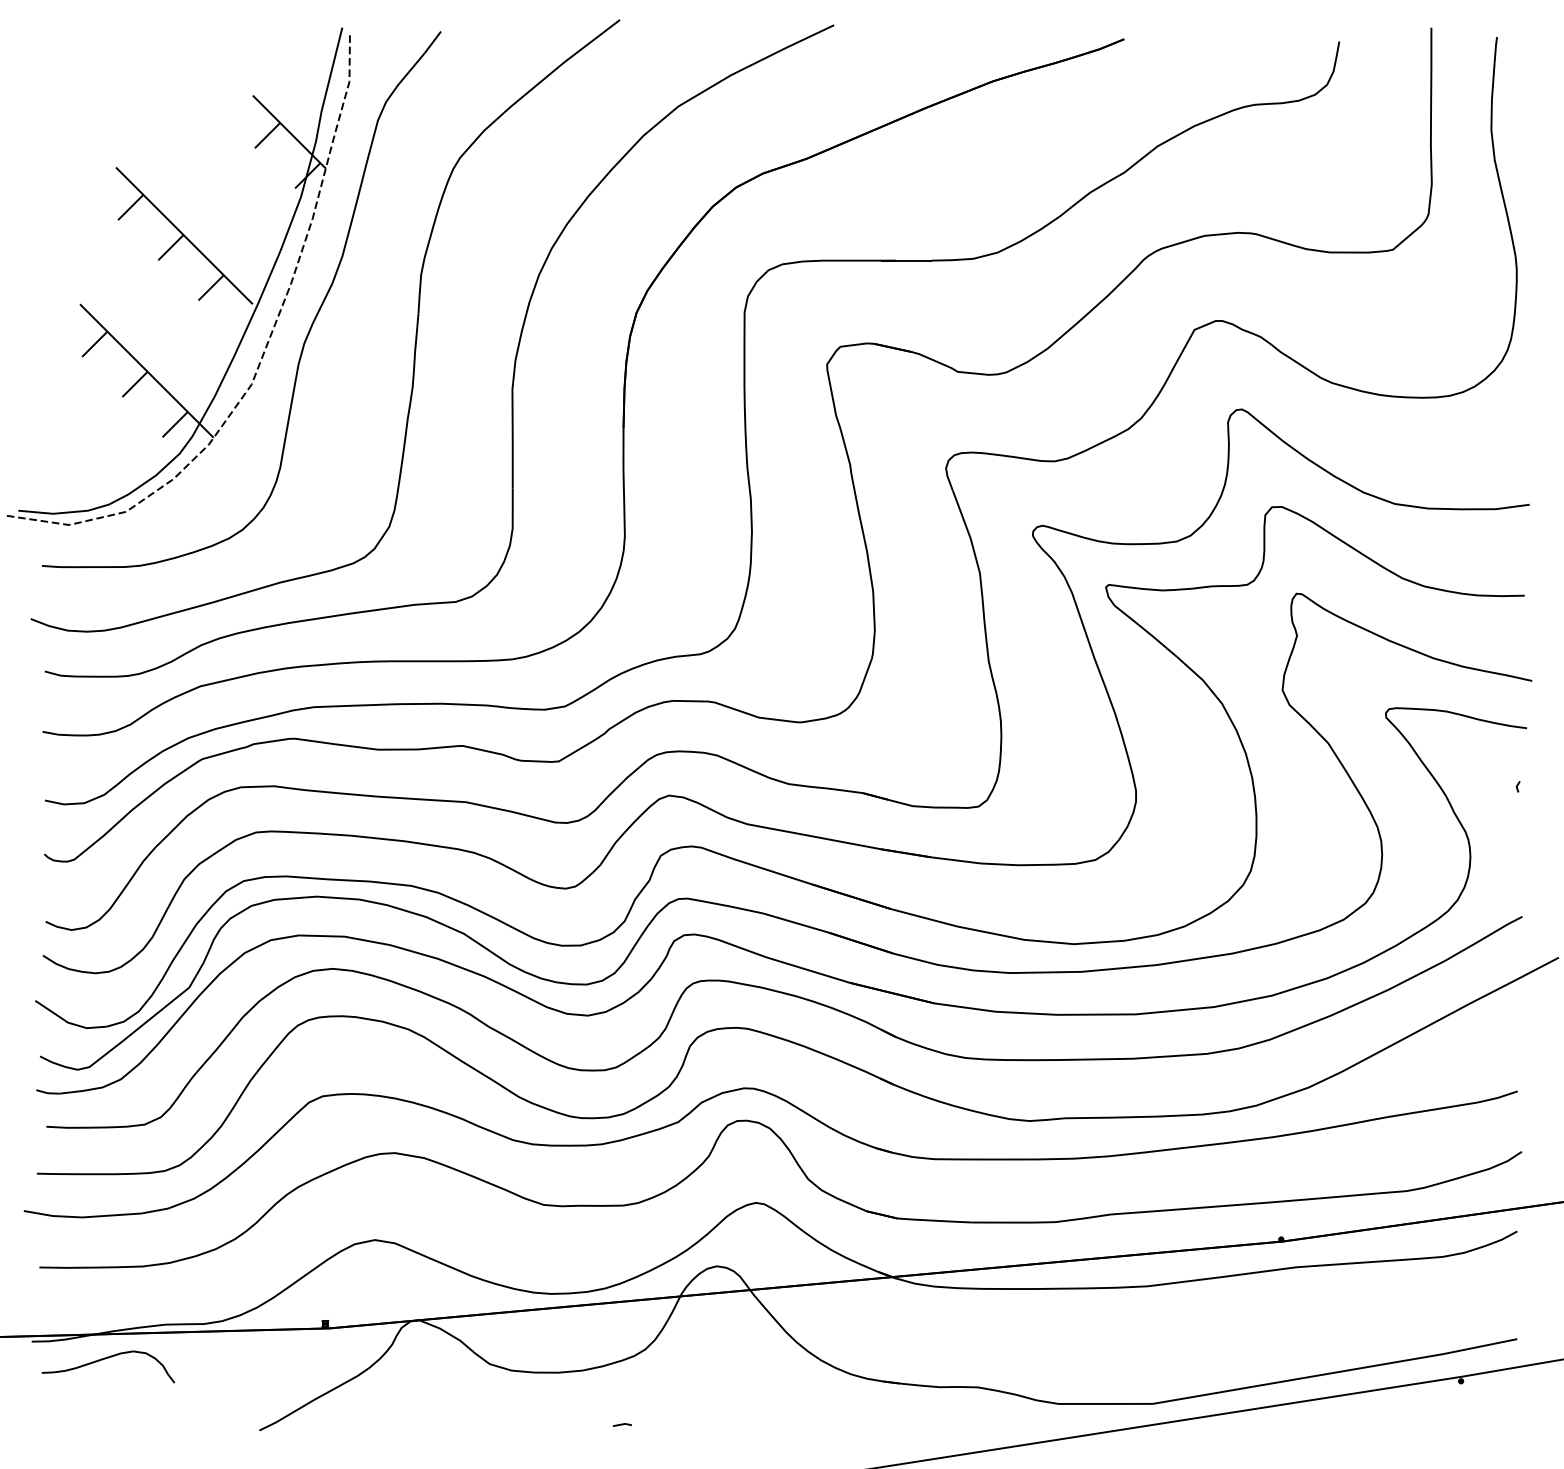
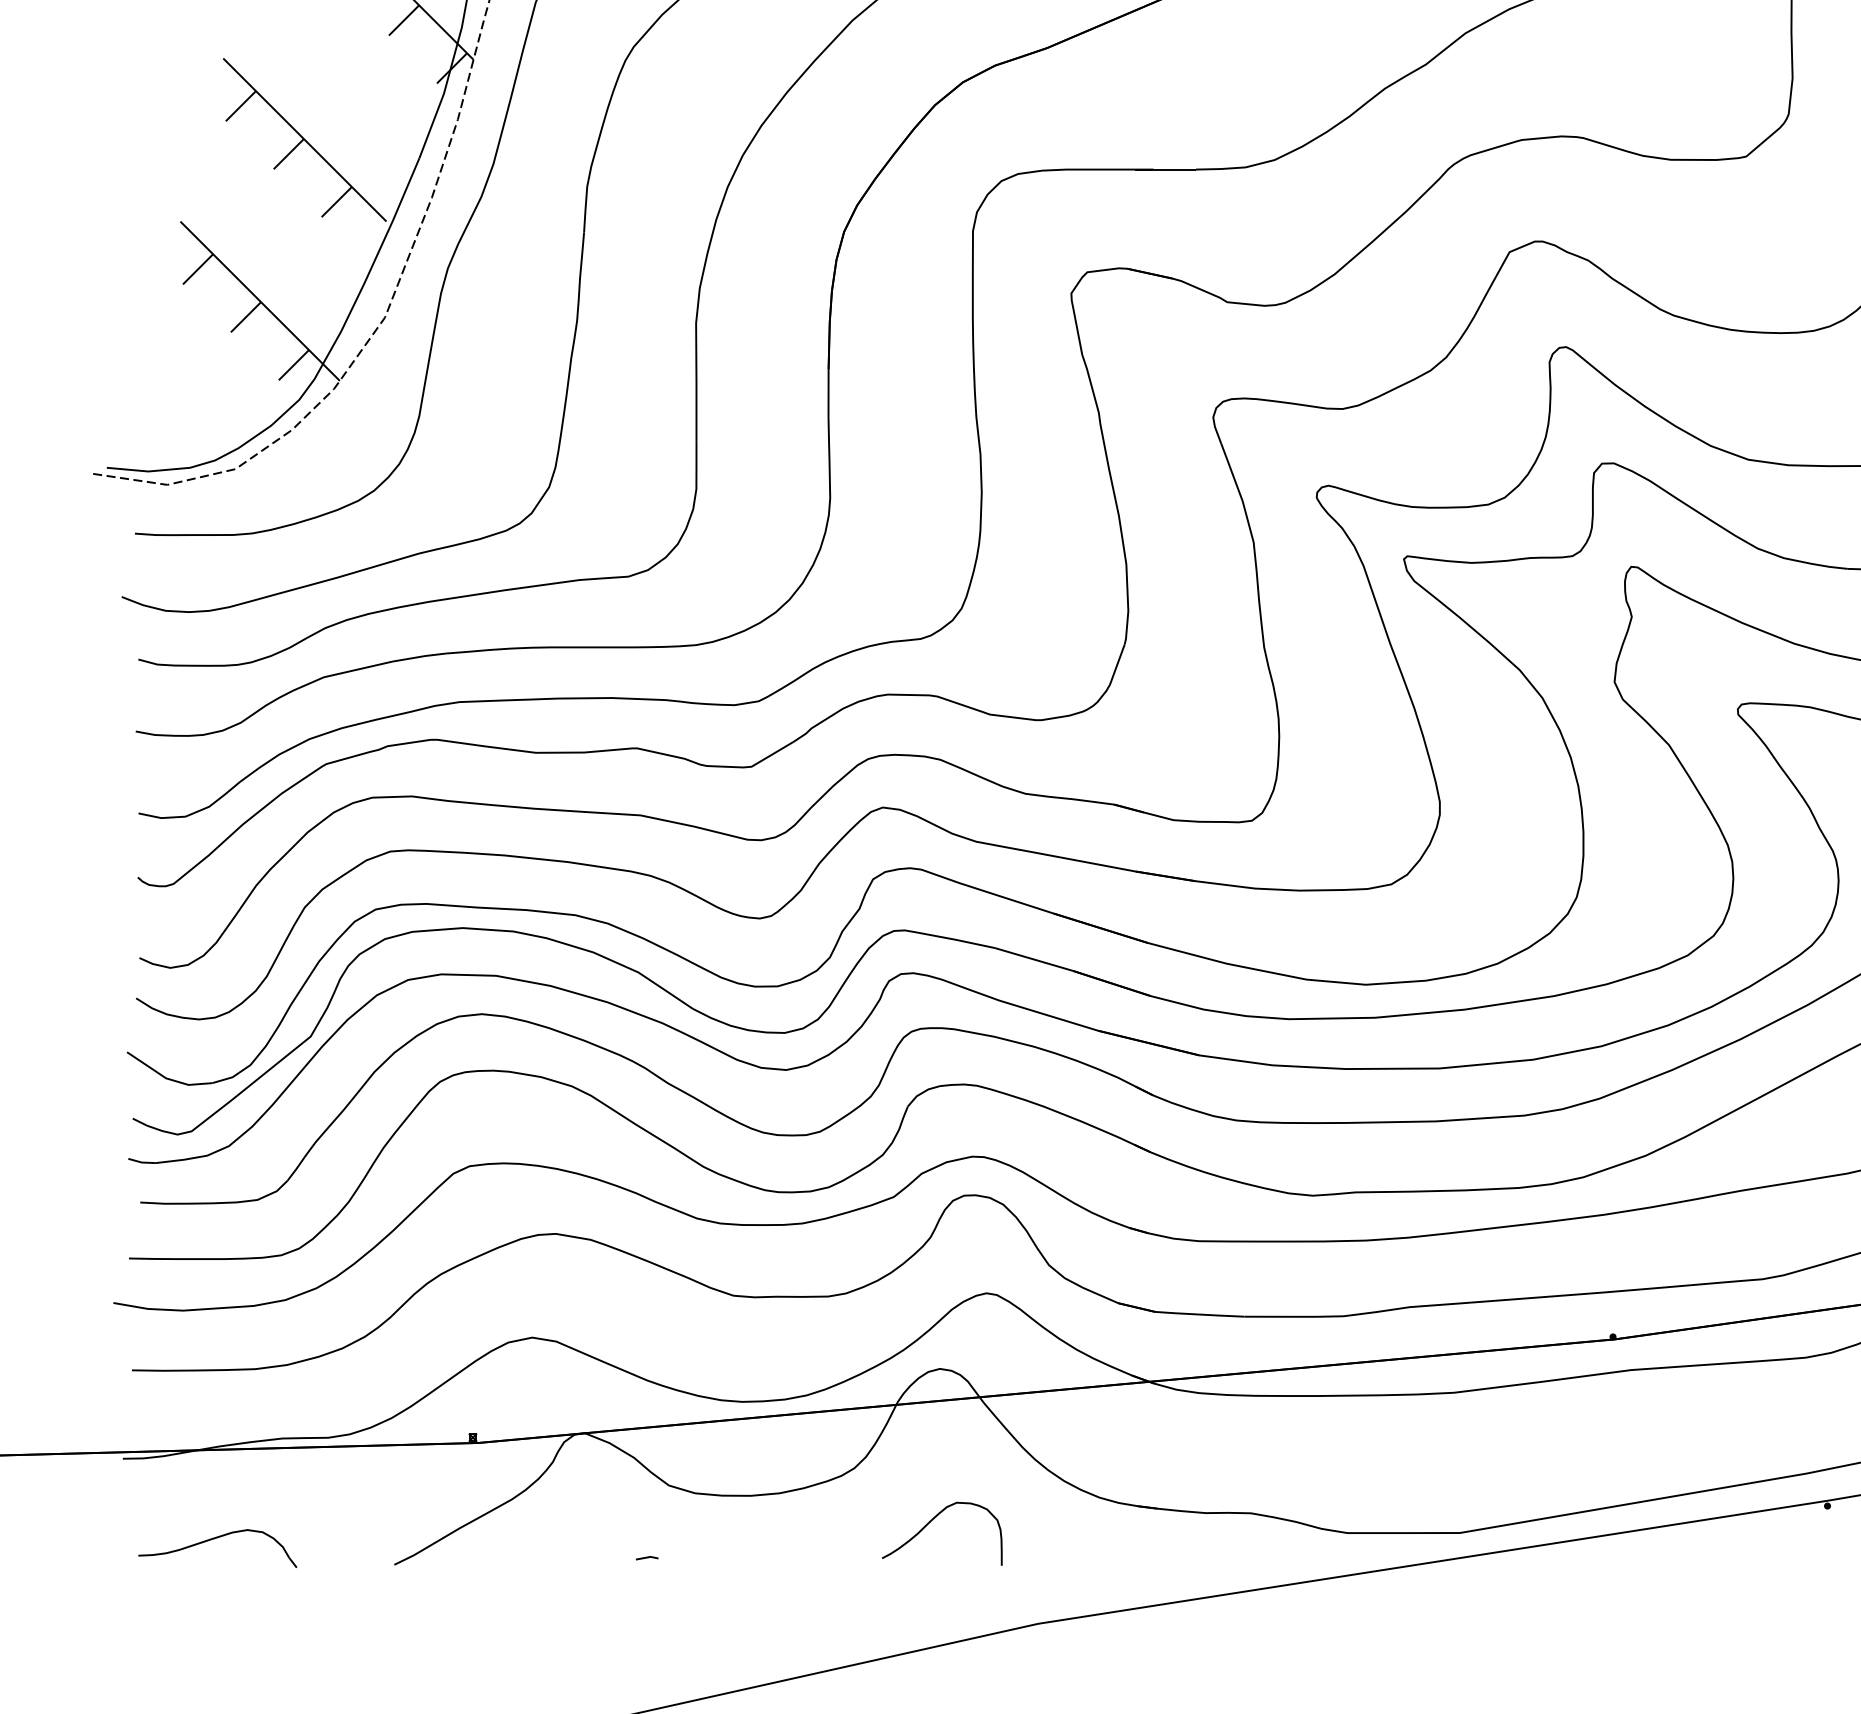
part: (105, 1359) -> (214, 1539), moved
curve: (711, 1393) -> (933, 1520), added
line: (621, 1424) -> (646, 1557), moved

